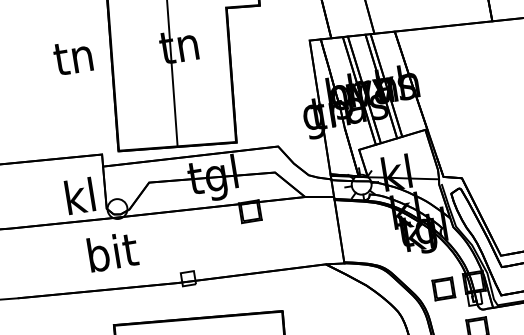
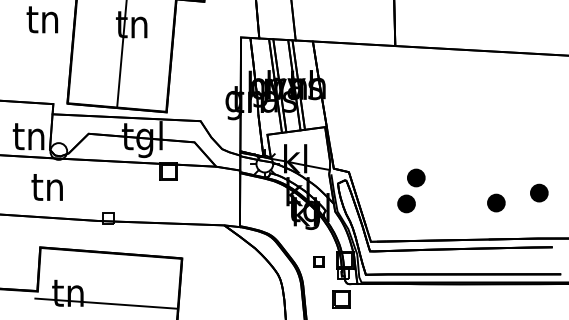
text: (78, 196) -> (28, 135), kl -> tn
text: (112, 252) -> (48, 186), bit -> tn
part: (443, 288) -> (318, 261), size x0.6

